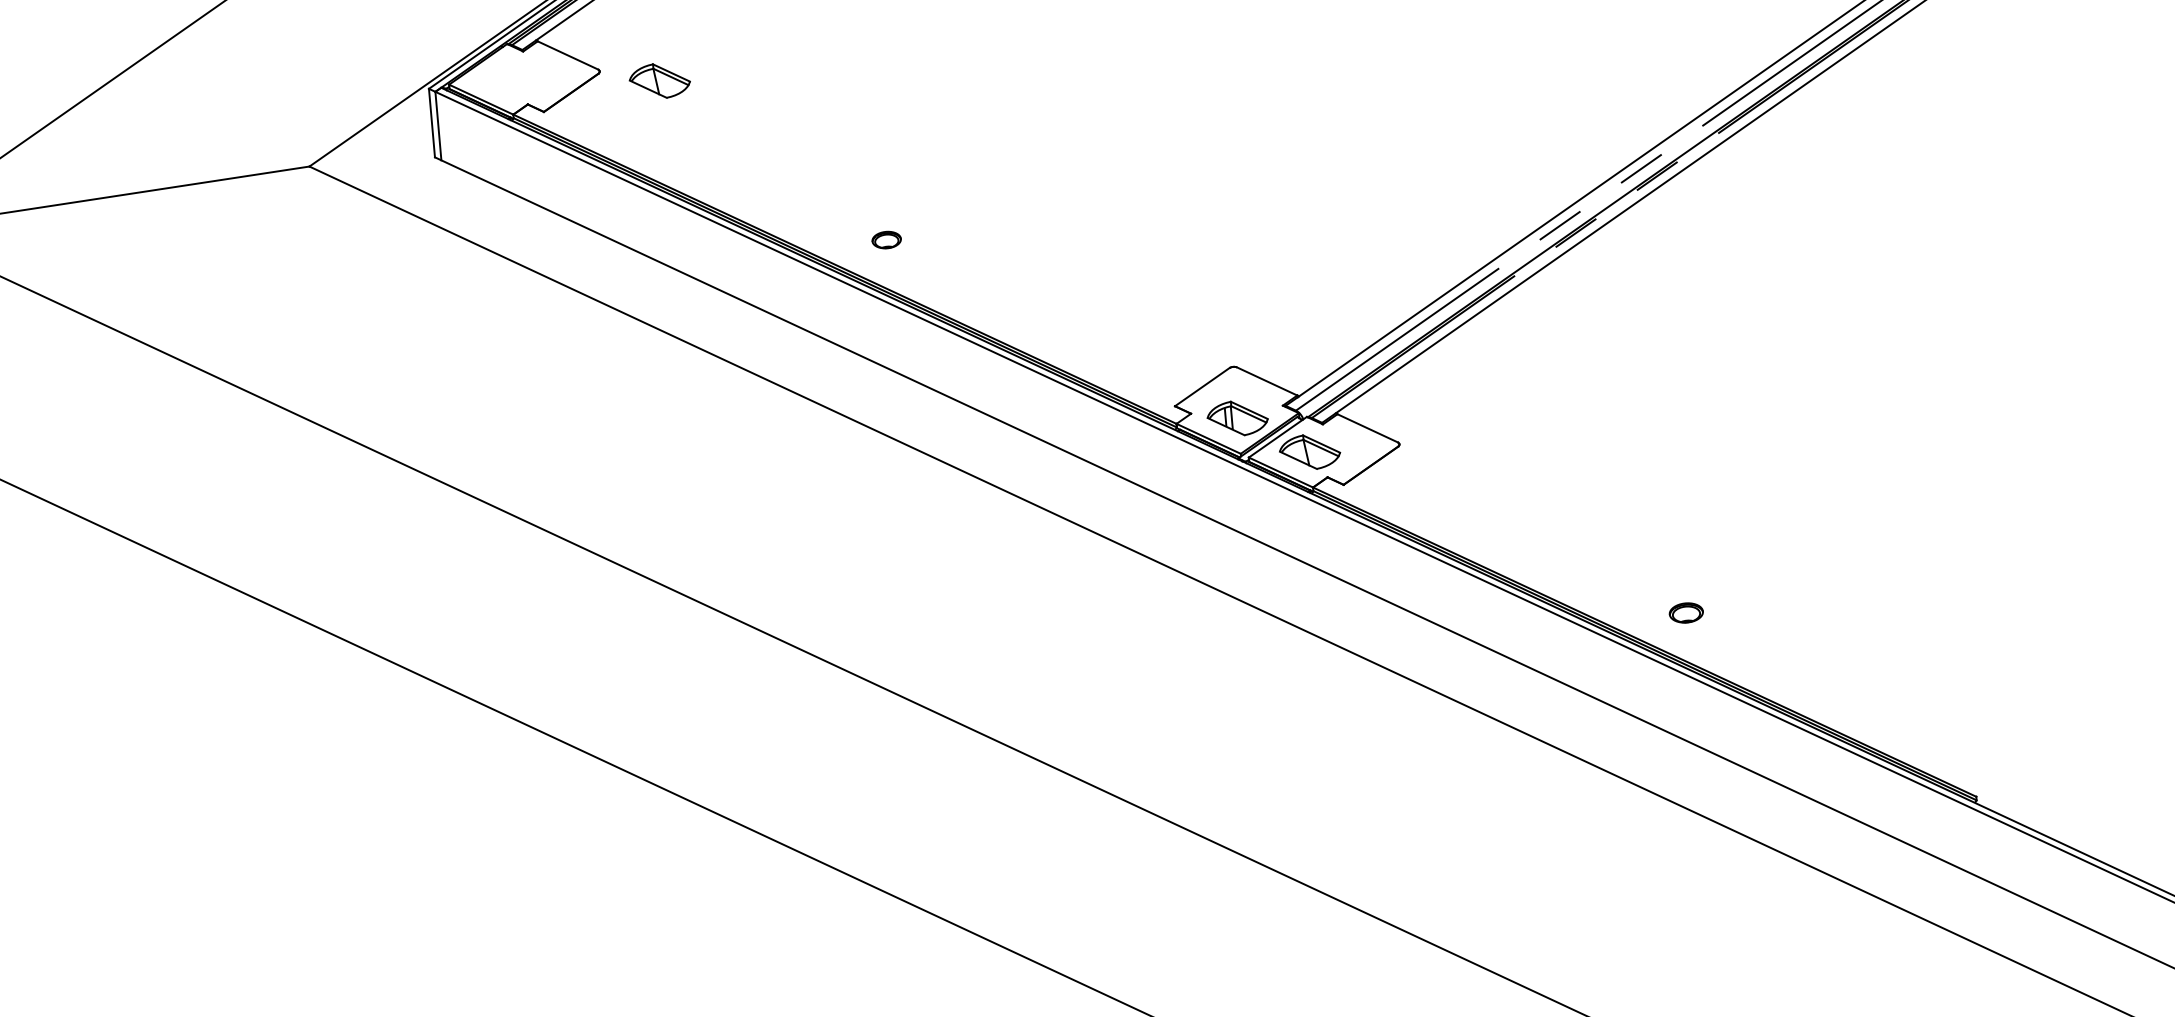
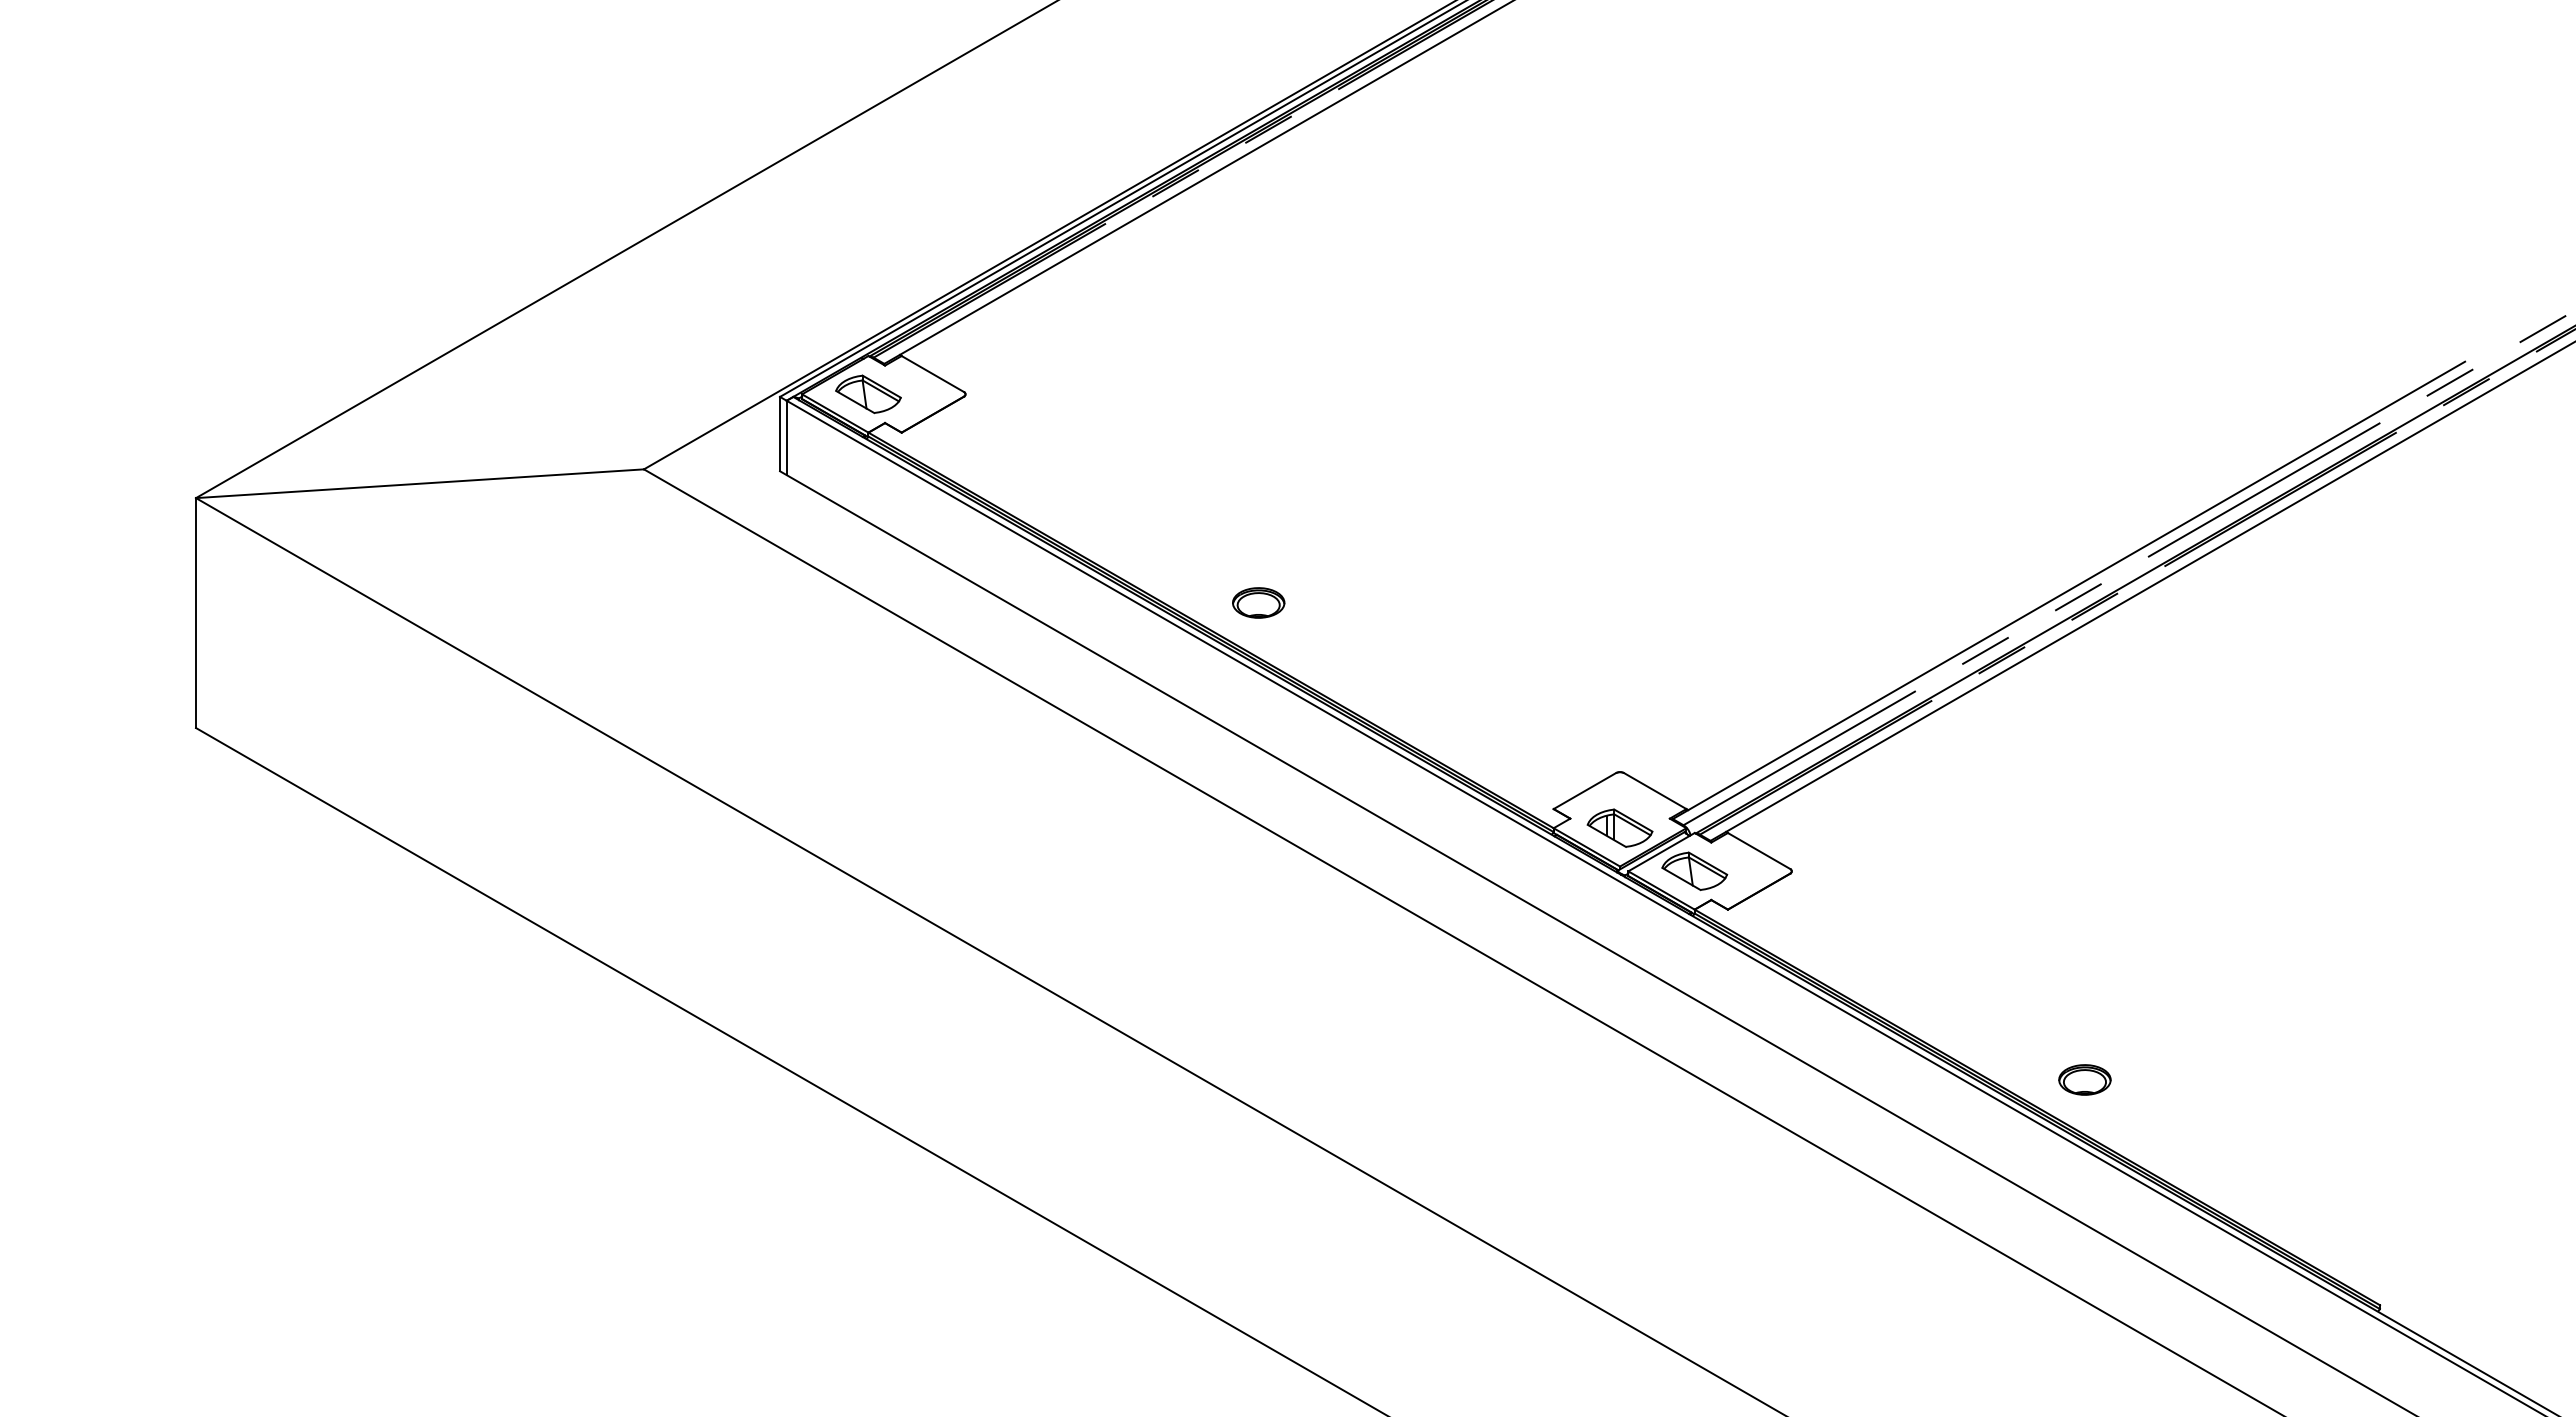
part: (659, 81) -> (868, 394), moved
part: (886, 239) -> (1258, 602), size x1.67
part: (1685, 612) -> (2084, 1079), size x1.43

